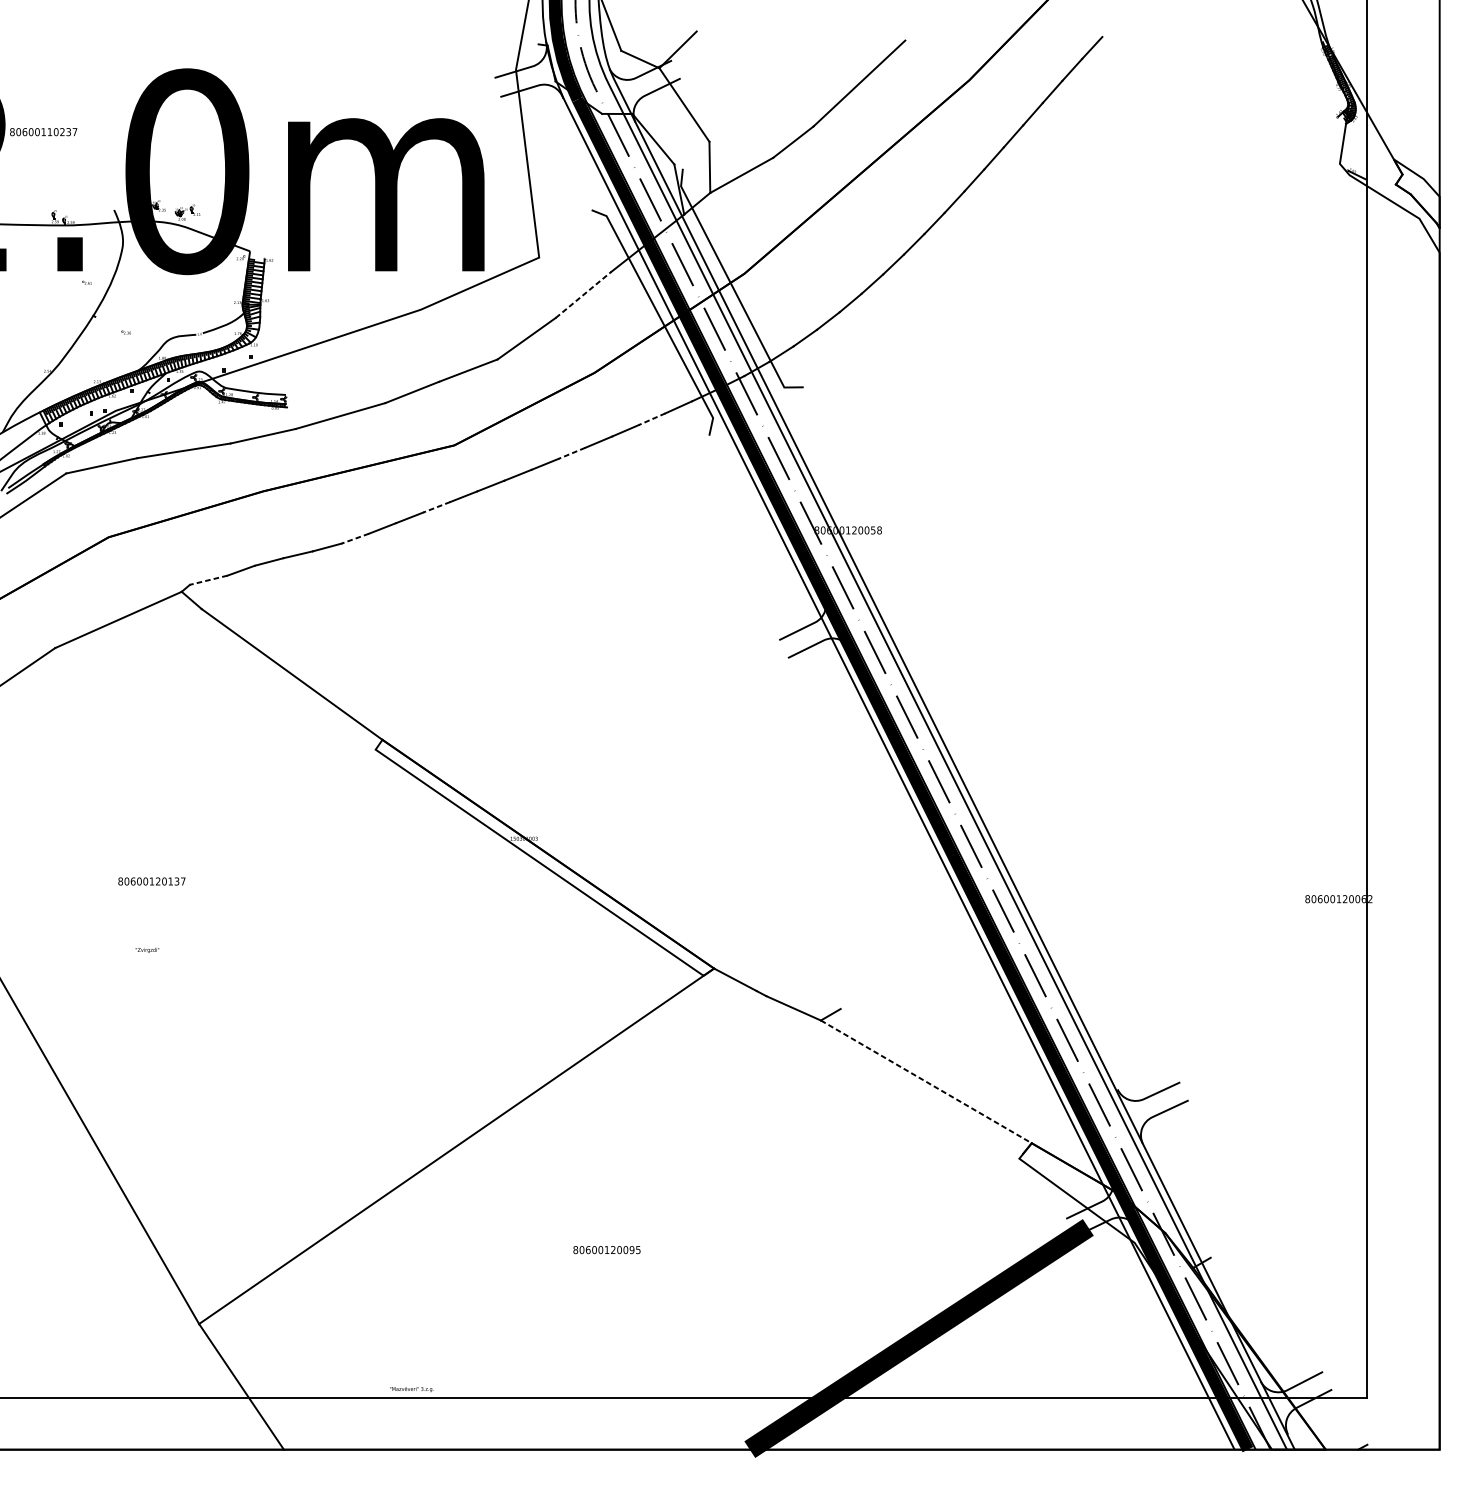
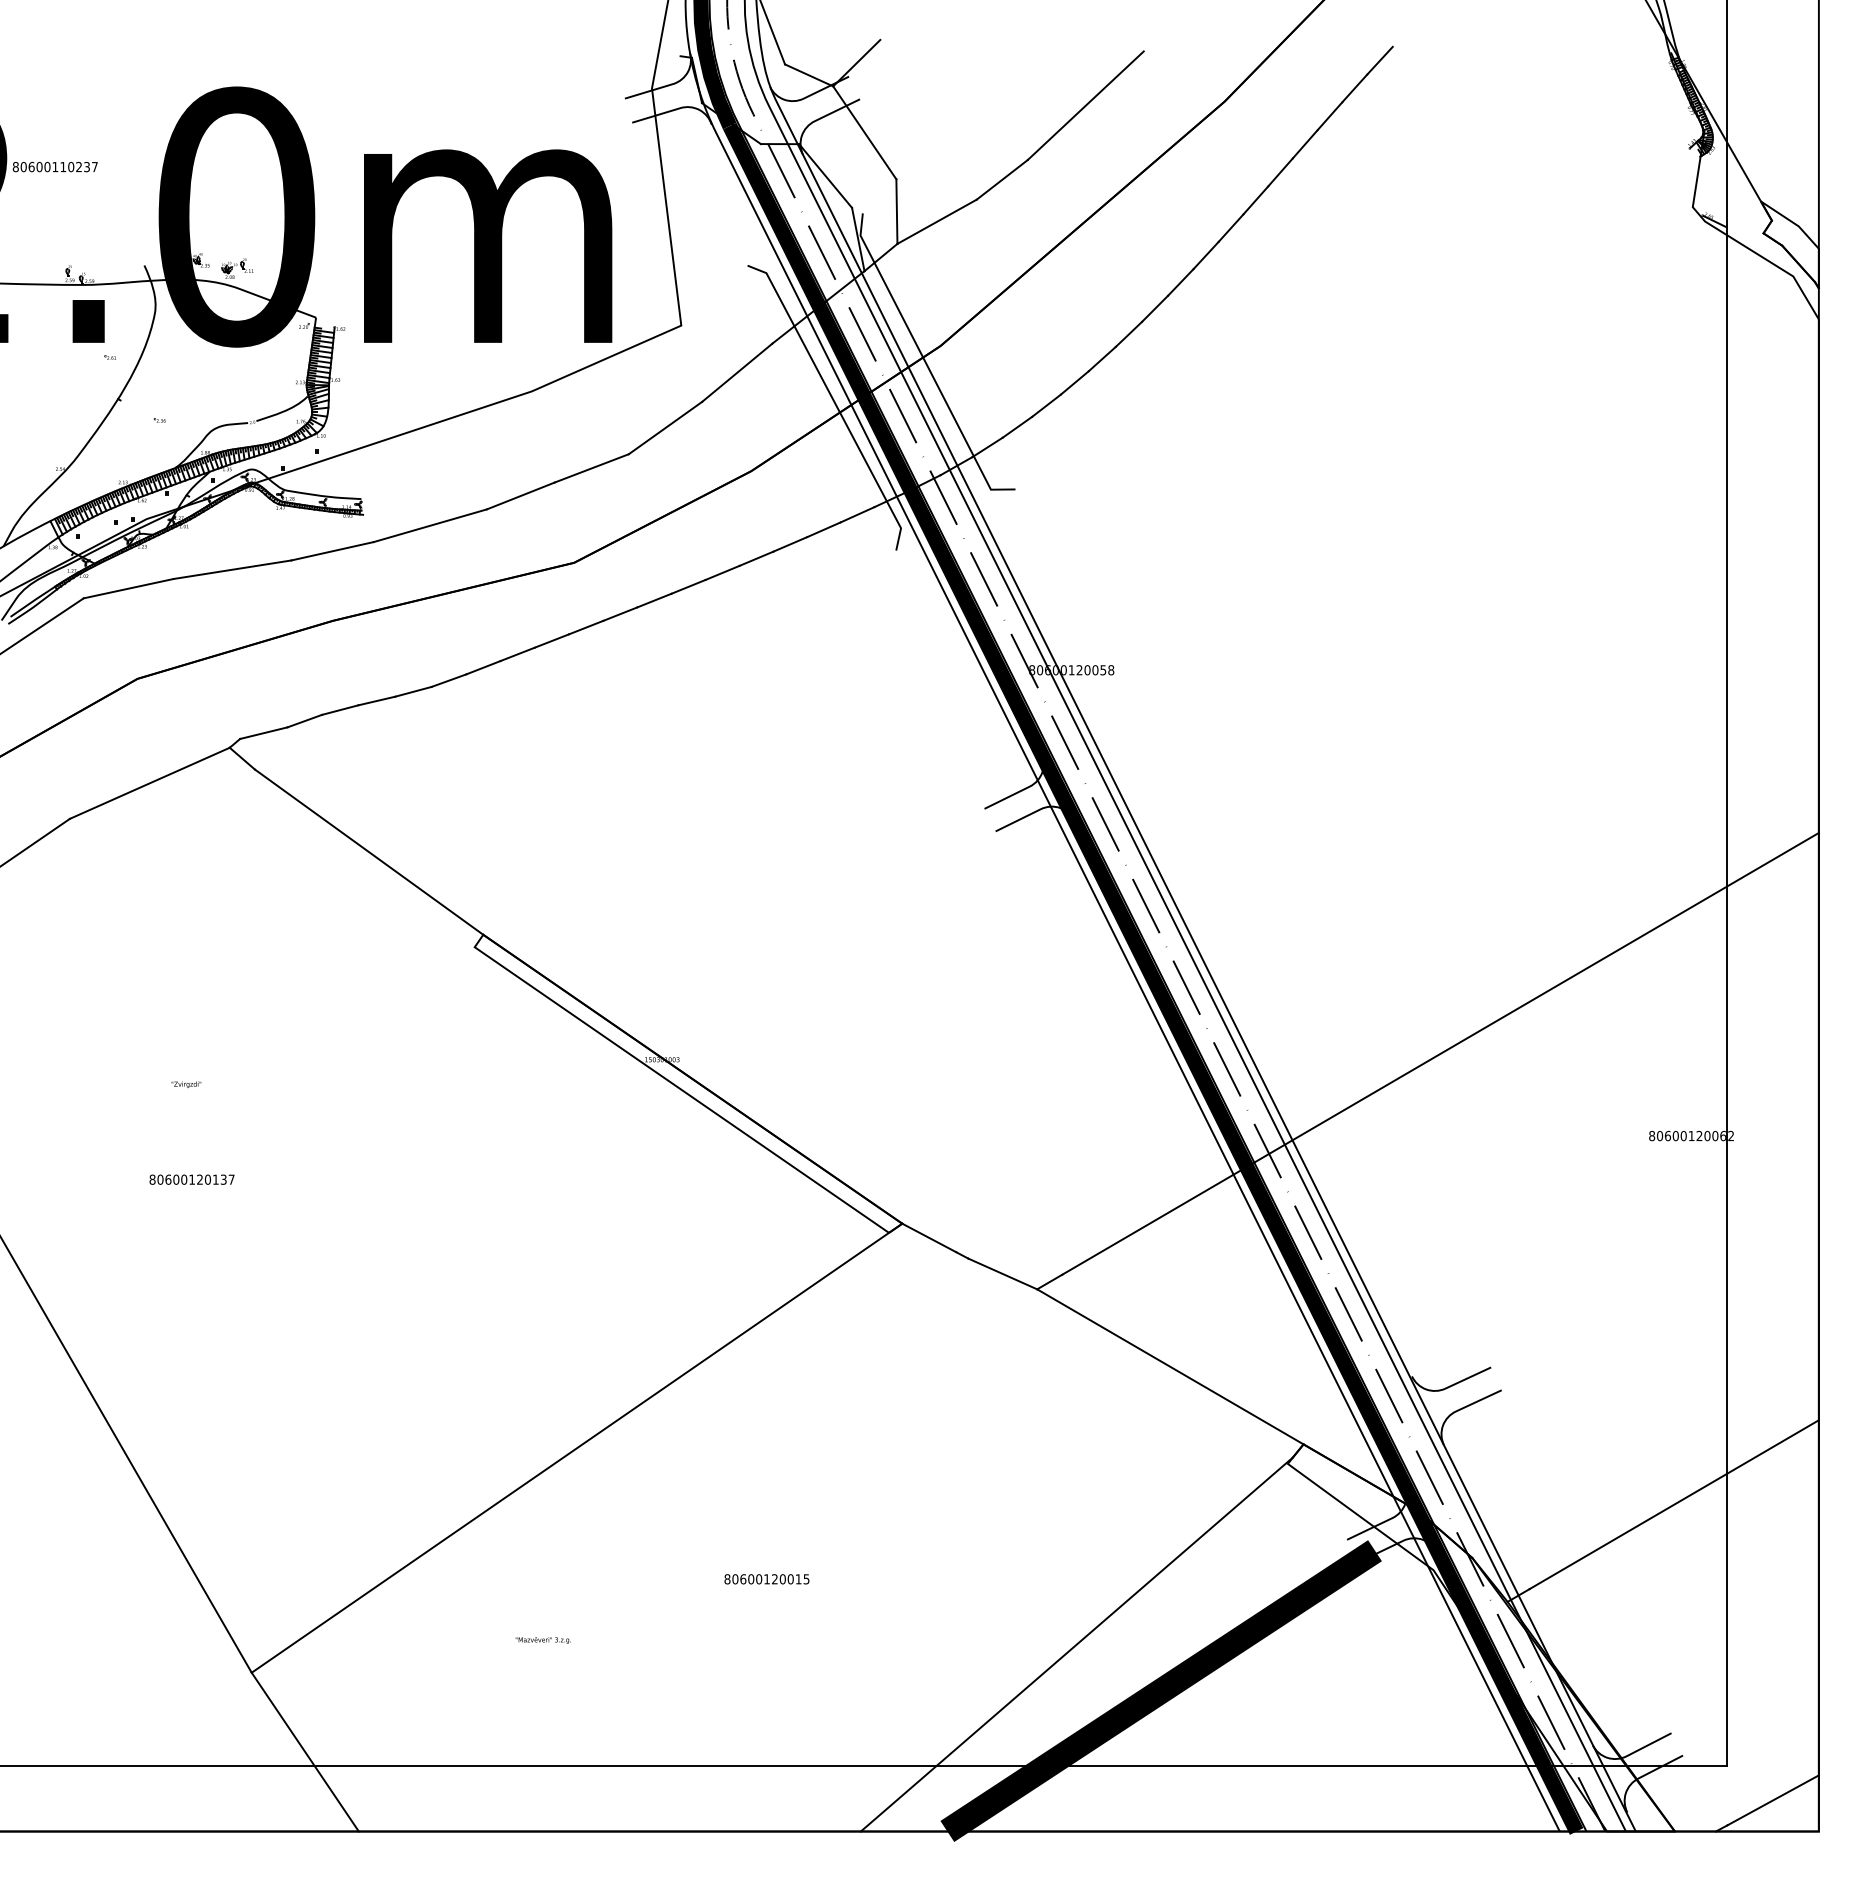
line: (583, 294) -> (737, 372), dashed -> solid
line: (651, 419) -> (823, 529), dashed -> solid
line: (571, 453) -> (722, 573), dashed -> solid
line: (436, 507) -> (551, 641), dashed -> solid
line: (354, 538) -> (448, 680), dashed -> solid
line: (208, 580) -> (263, 733), dashed -> solid
line: (1140, 833) -> (1440, 1053), added
text: (151, 881) -> (191, 1179), moved
text: (147, 950) -> (186, 1084), moved
line: (926, 1082) -> (1170, 1367), dashed -> solid
line: (1324, 1190) -> (1673, 1504), added
text: (631, 1250) -> (798, 1579), 80600120095 -> 80600120015
line: (852, 1301) -> (1076, 1644), added
text: (411, 1389) -> (542, 1640), moved
line: (1402, 1425) -> (1772, 1800), added

